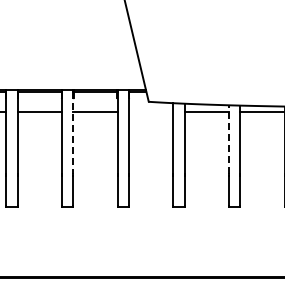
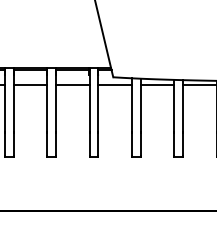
line: (150, 112) -> (114, 85), added
line: (73, 133) -> (56, 101), dashed -> solid
line: (229, 139) -> (174, 105), dashed -> solid

